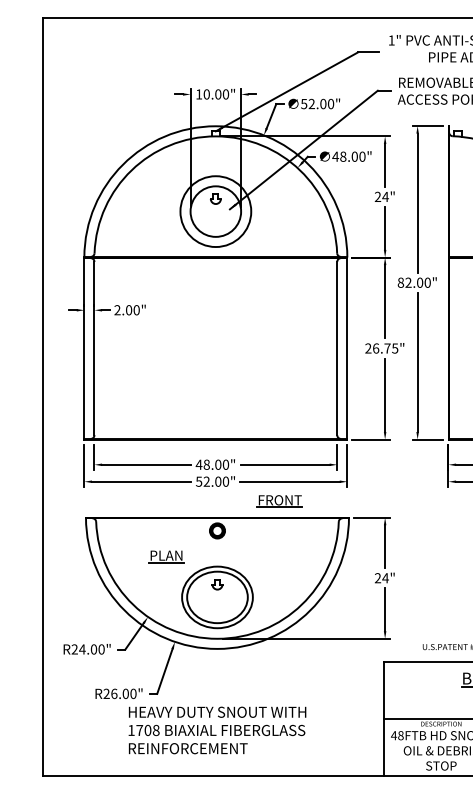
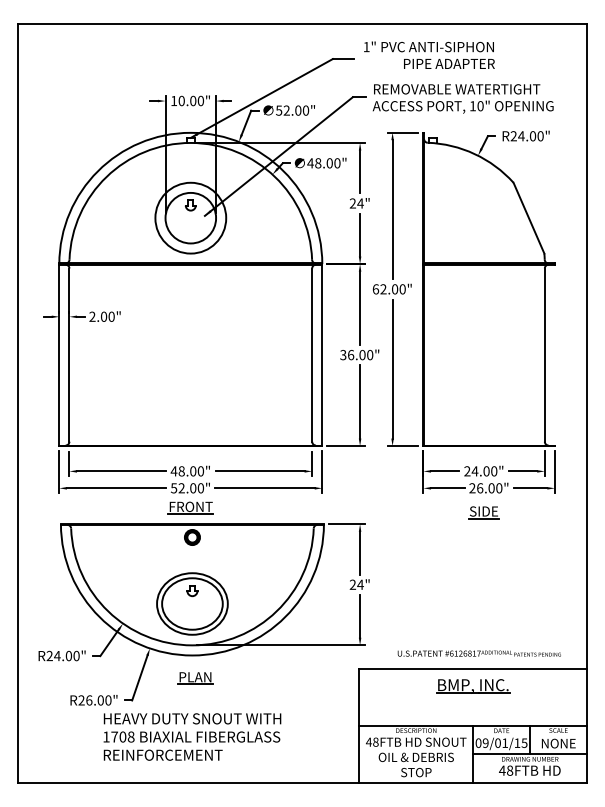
text: (400, 282) -> (375, 289), 82.00" -> 62.00"
text: (381, 347) -> (356, 354), 26.75" -> 36.00"
part: (279, 500) -> (190, 507), moved
part: (166, 556) -> (195, 678), moved

